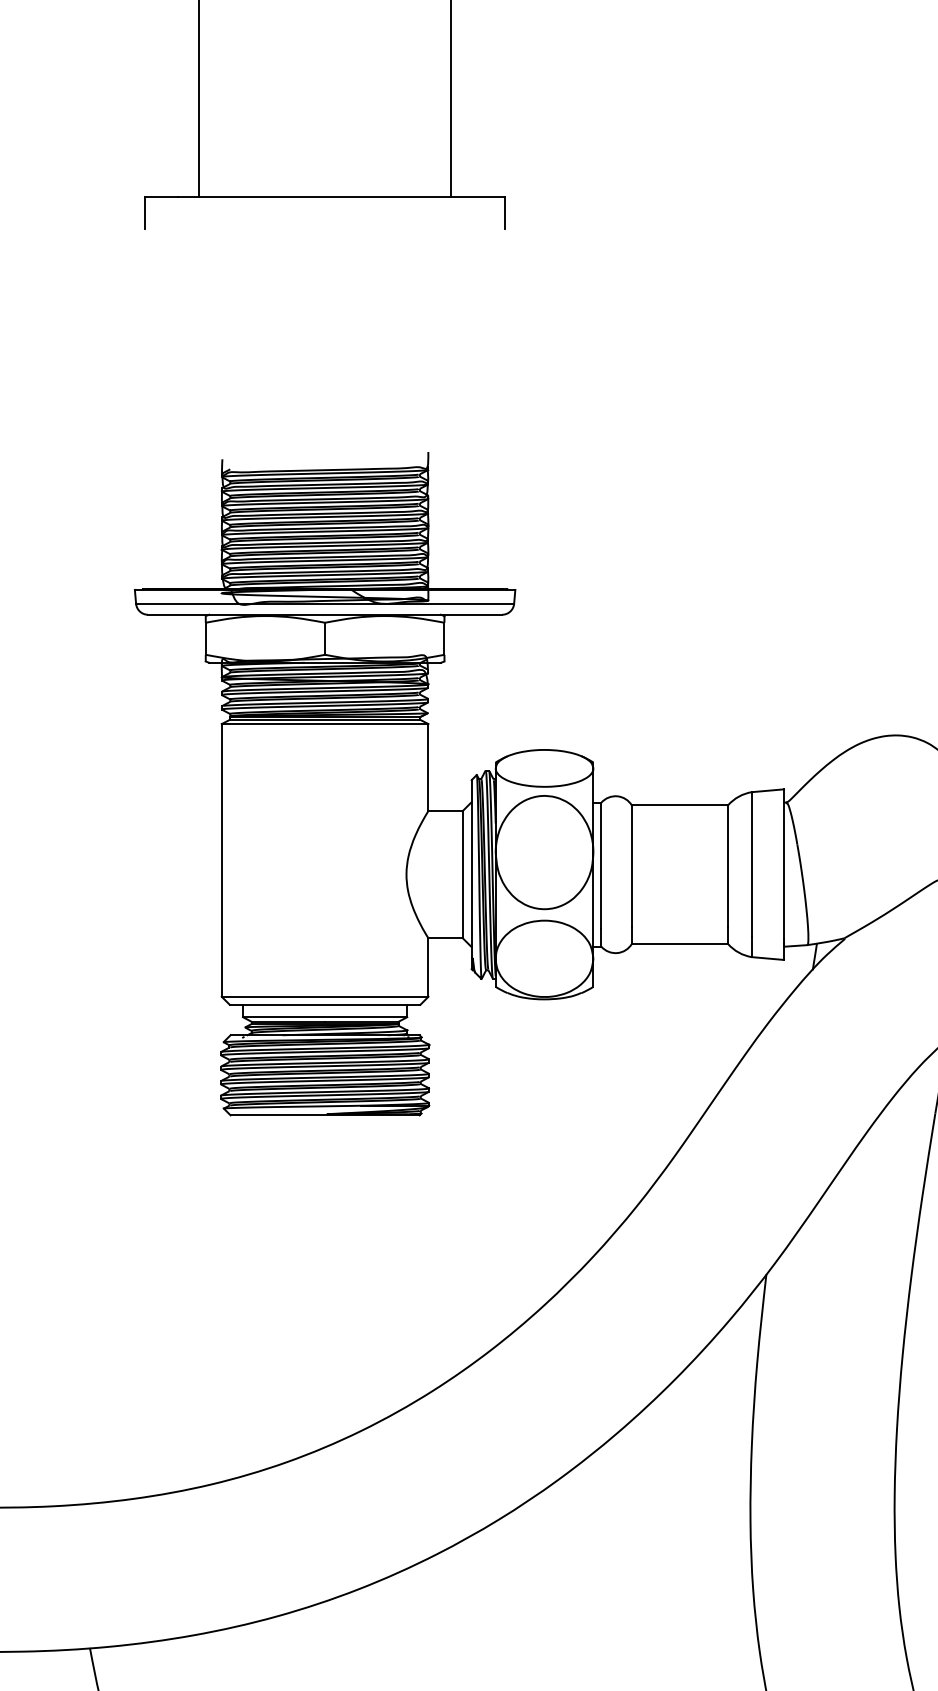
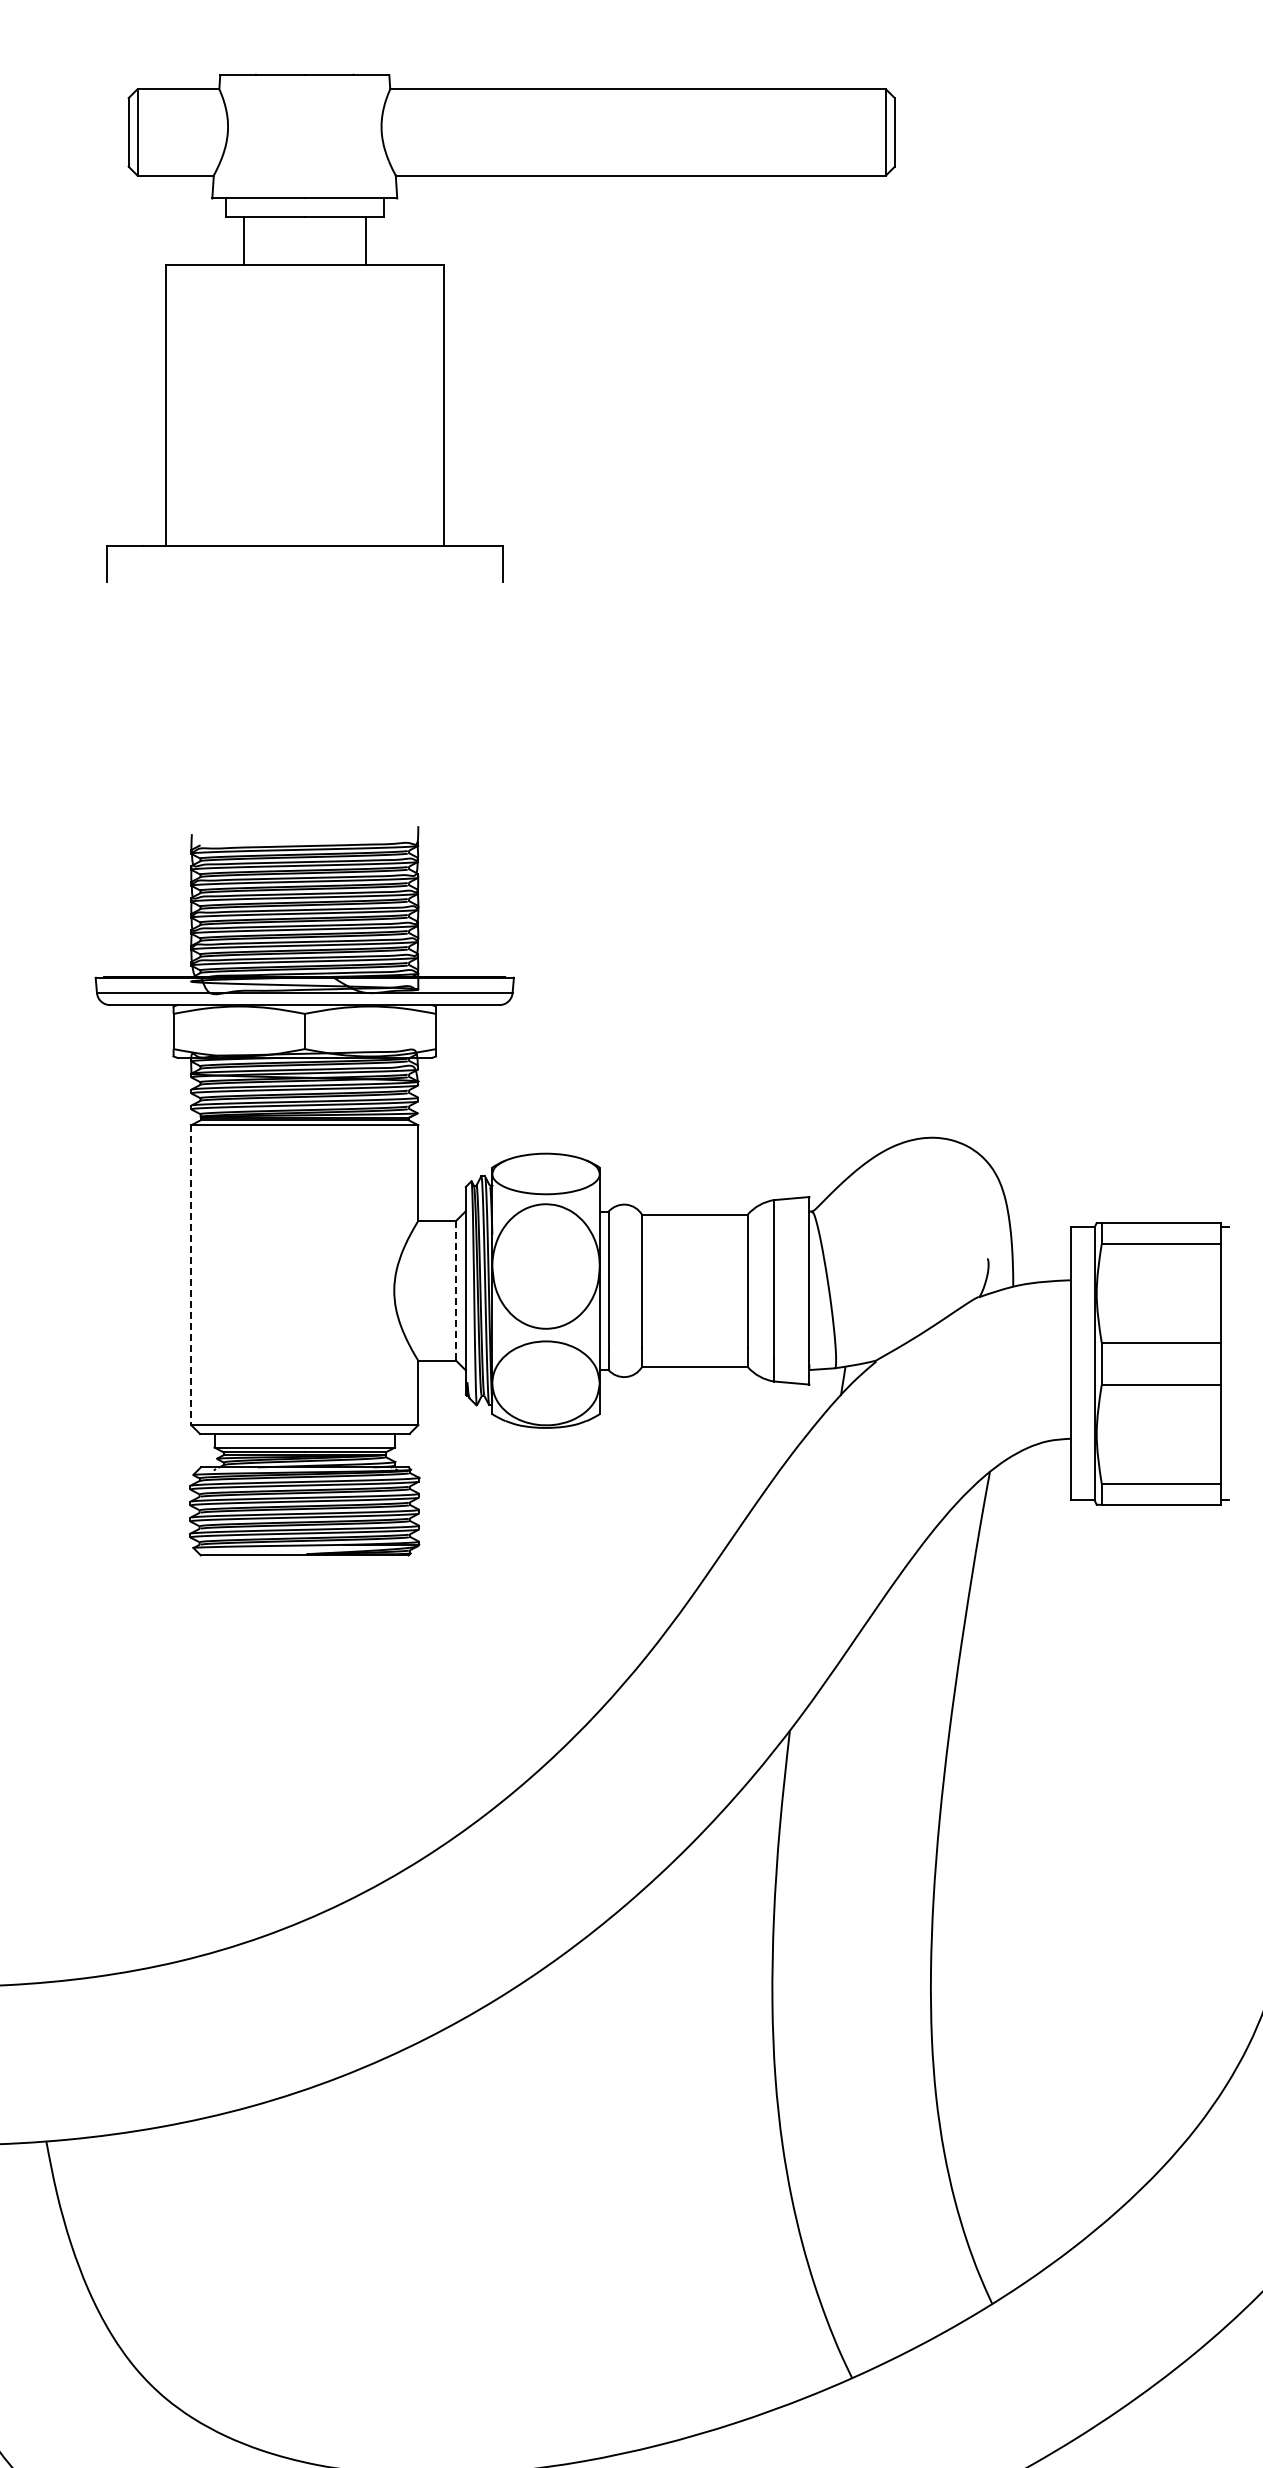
line: (222, 860) -> (191, 1275), solid -> dashed
line: (463, 875) -> (456, 1291), solid -> dashed

